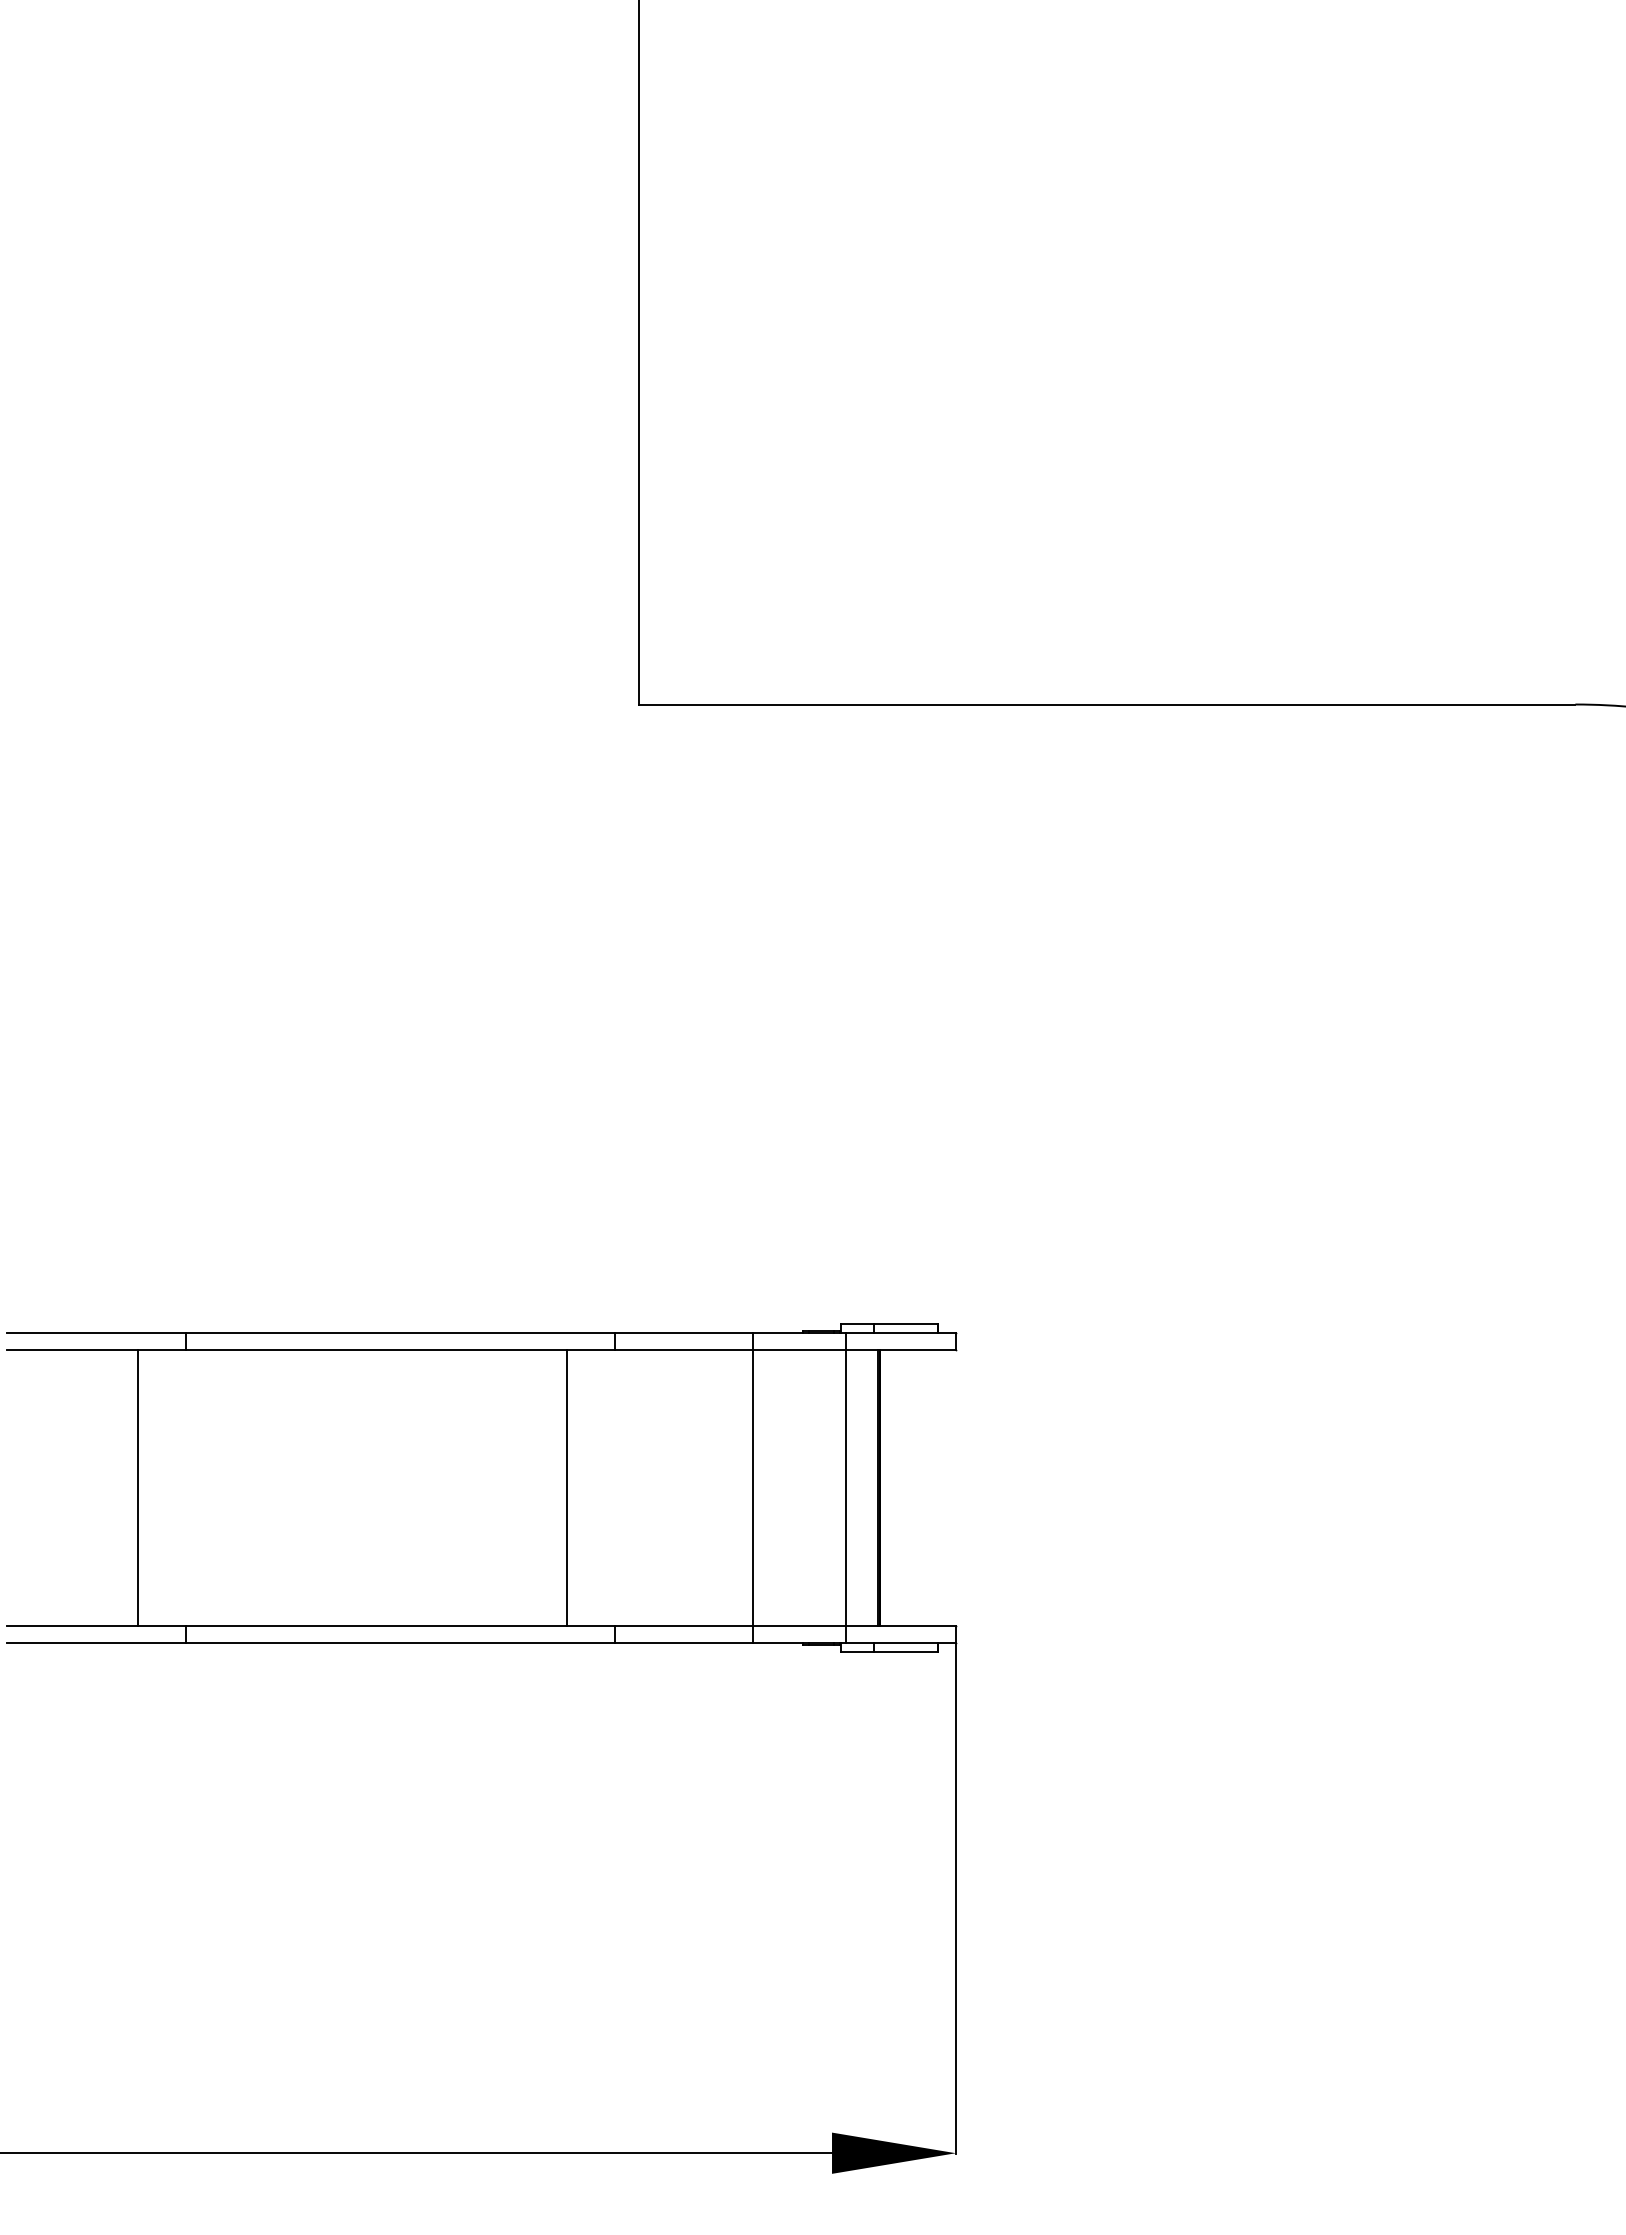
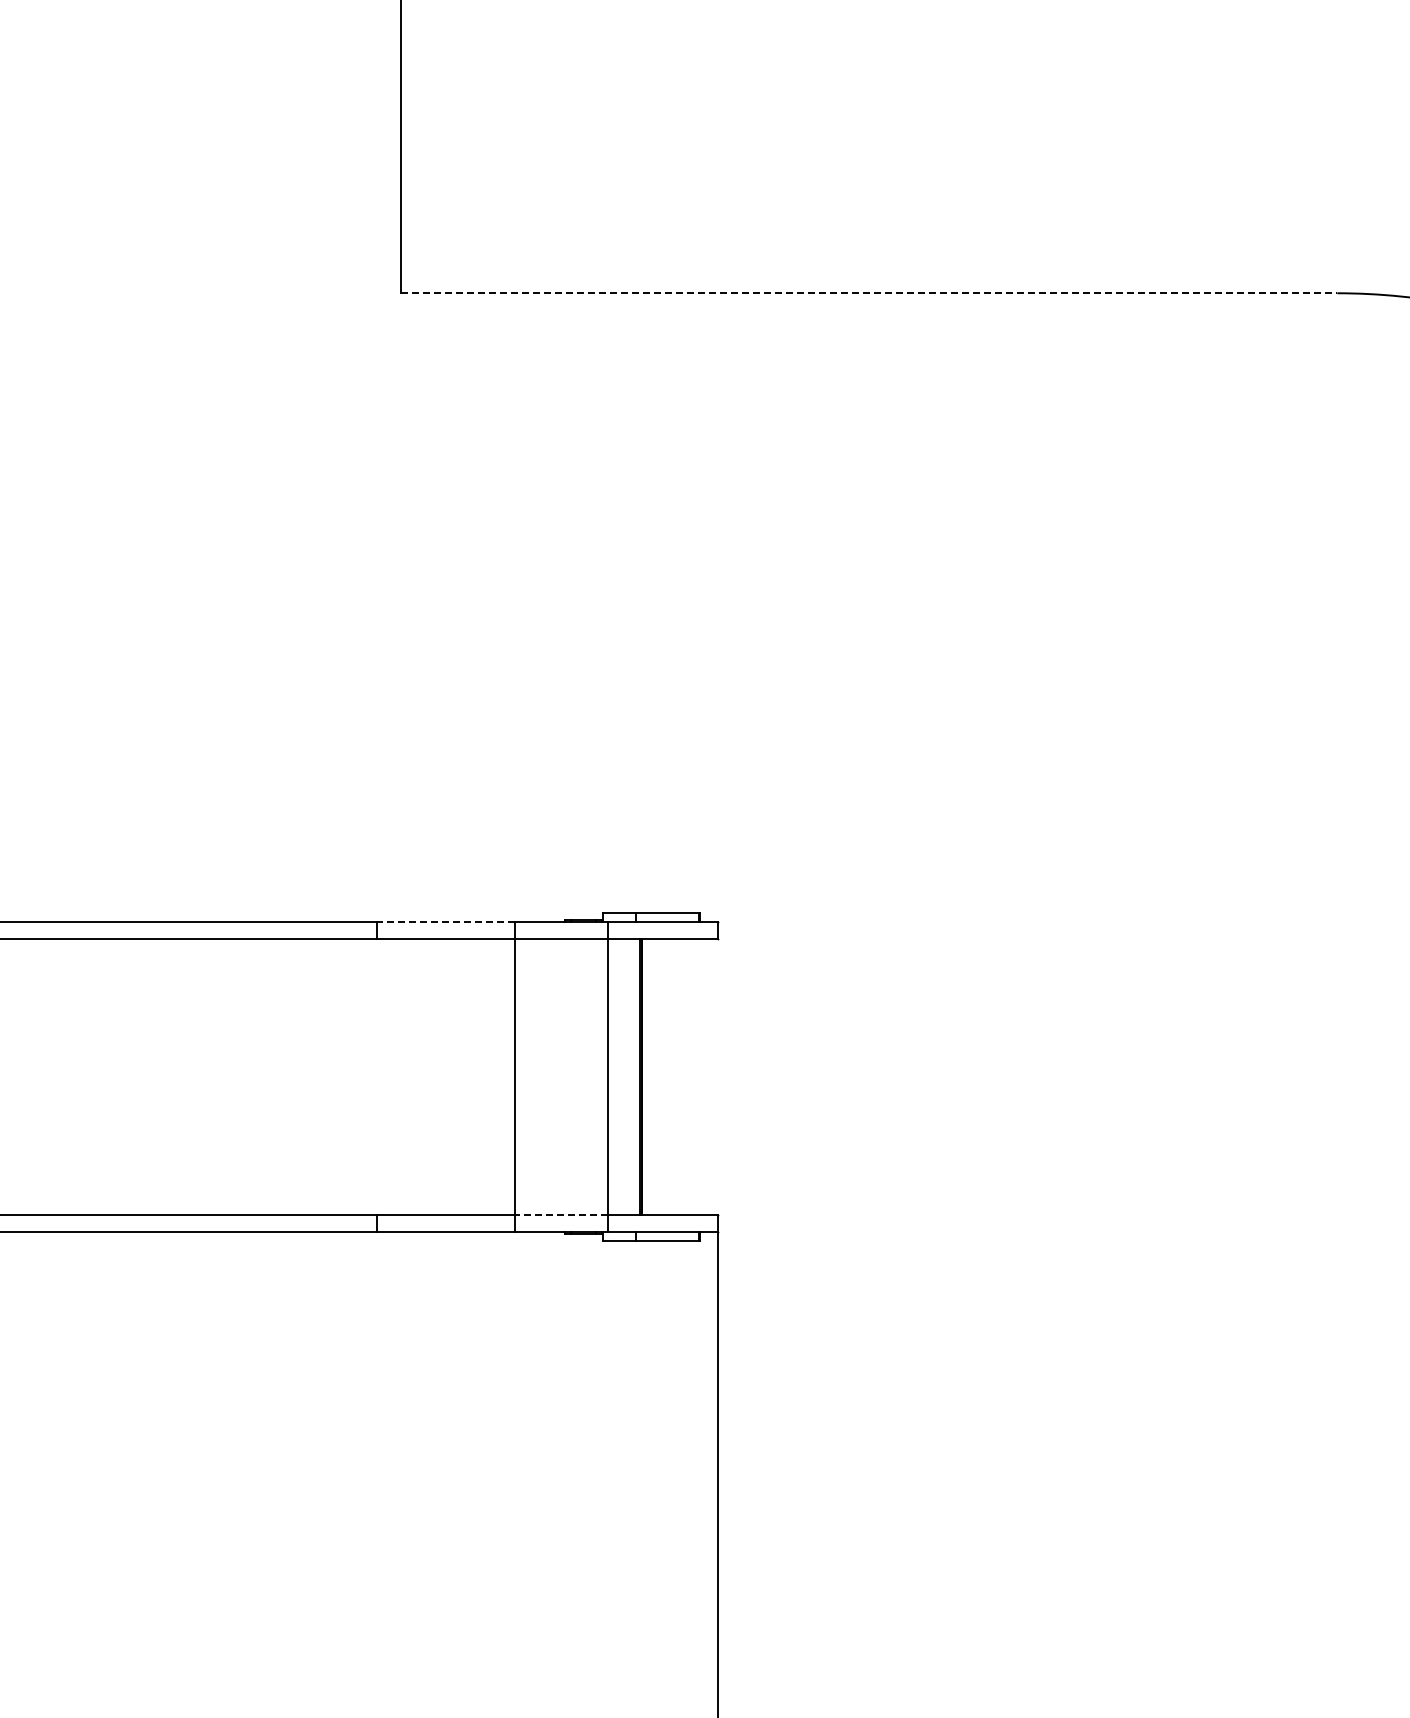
line: (1107, 704) -> (869, 293), solid -> dashed
line: (684, 1333) -> (446, 922), solid -> dashed
line: (566, 1488) -> (328, 1077), removed
line: (799, 1626) -> (561, 1215), solid -> dashed

